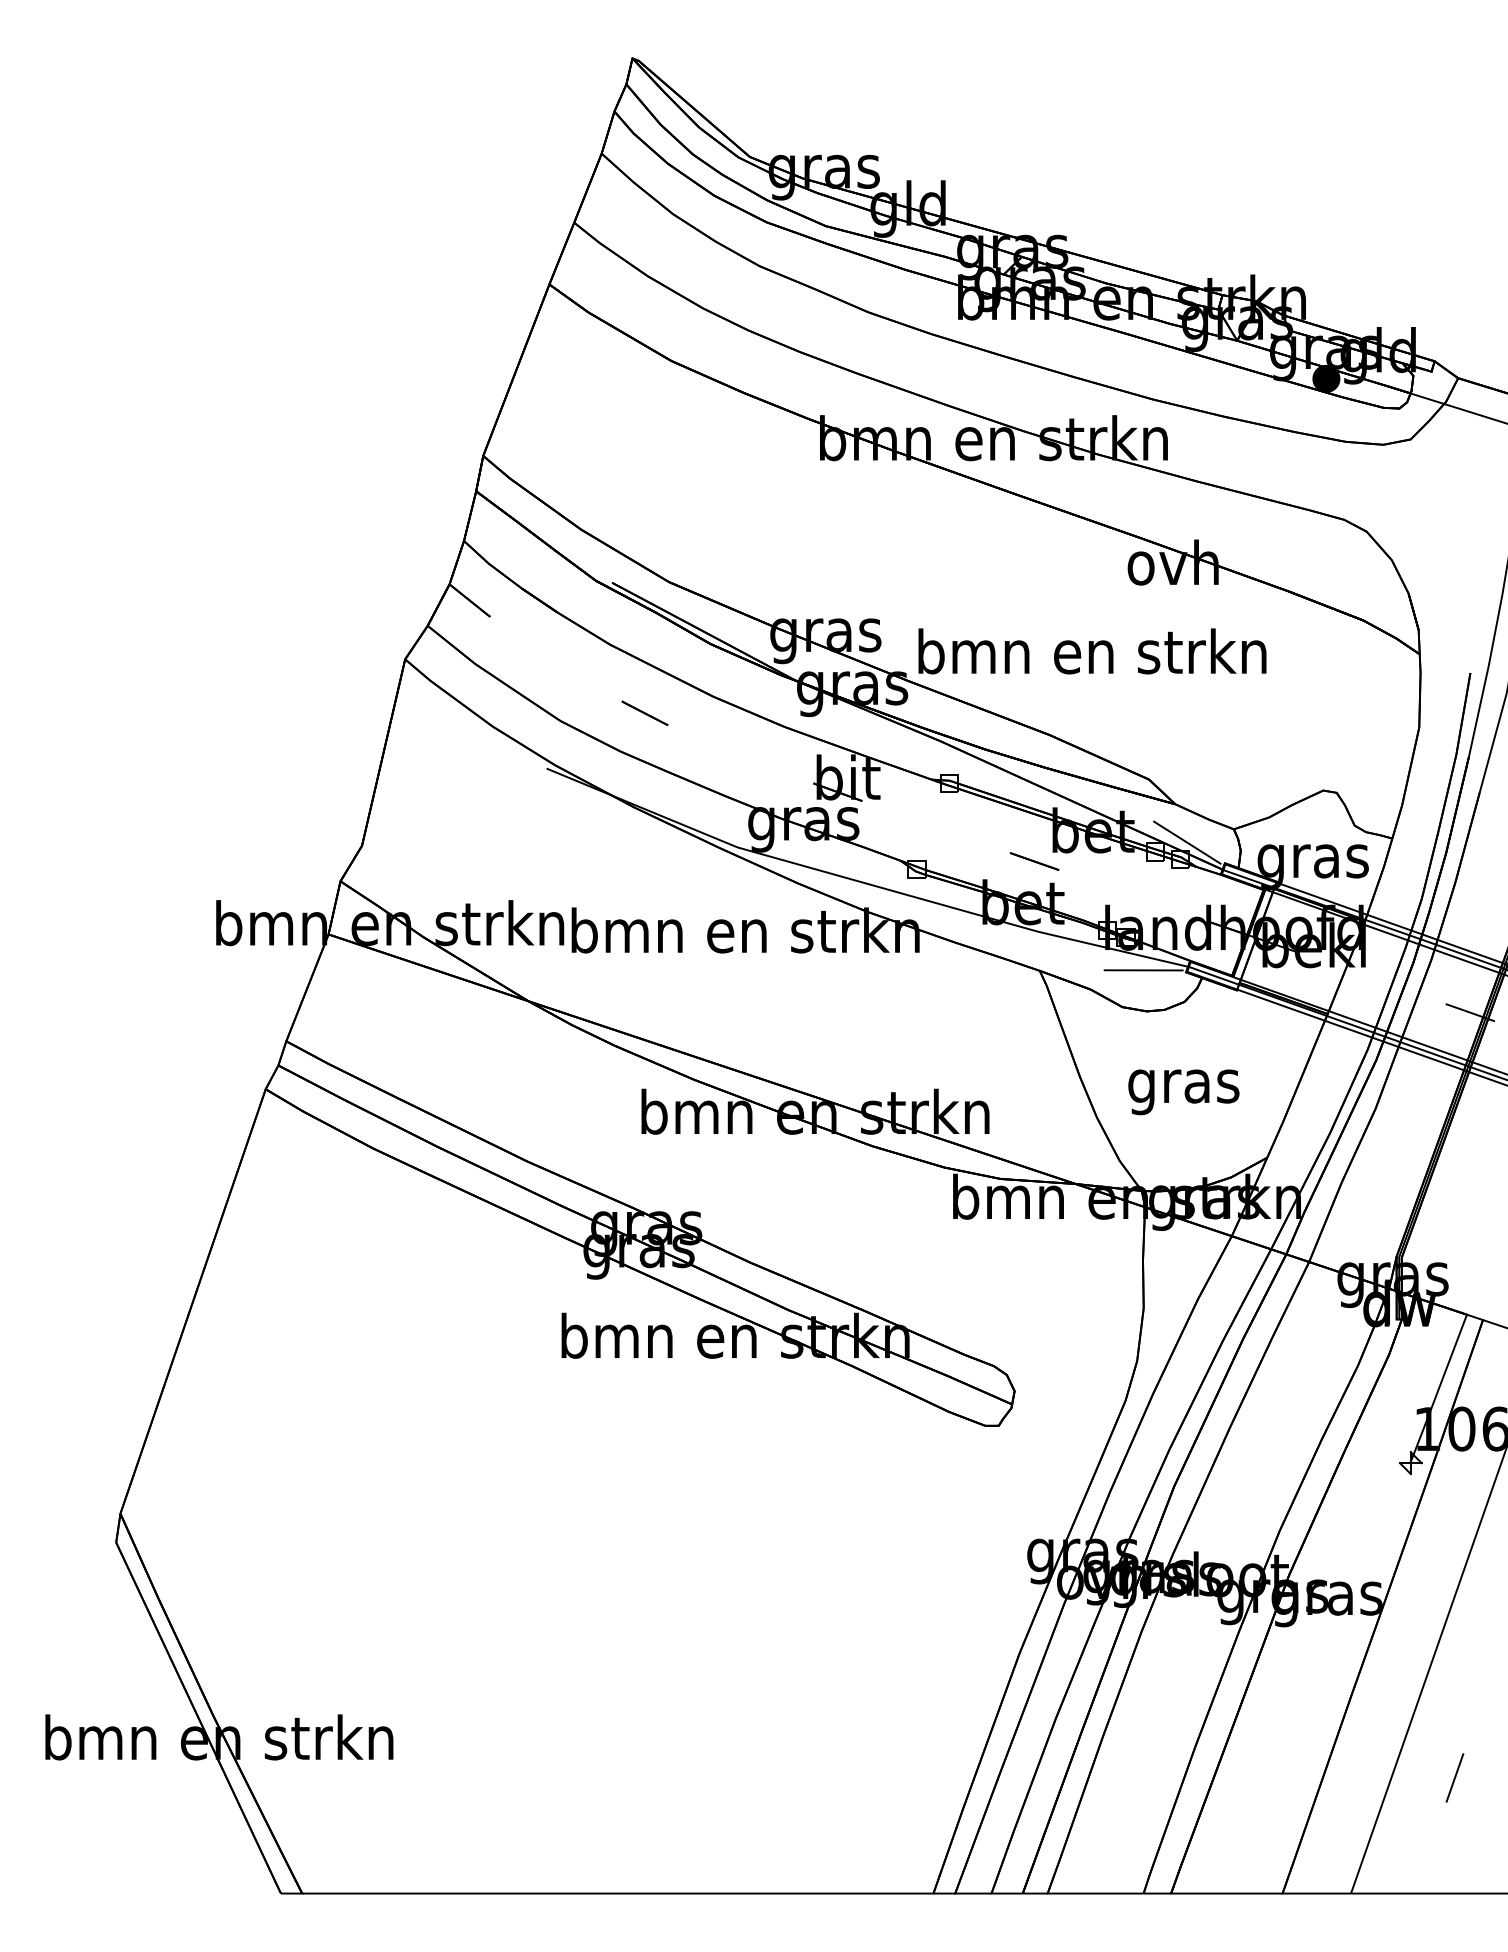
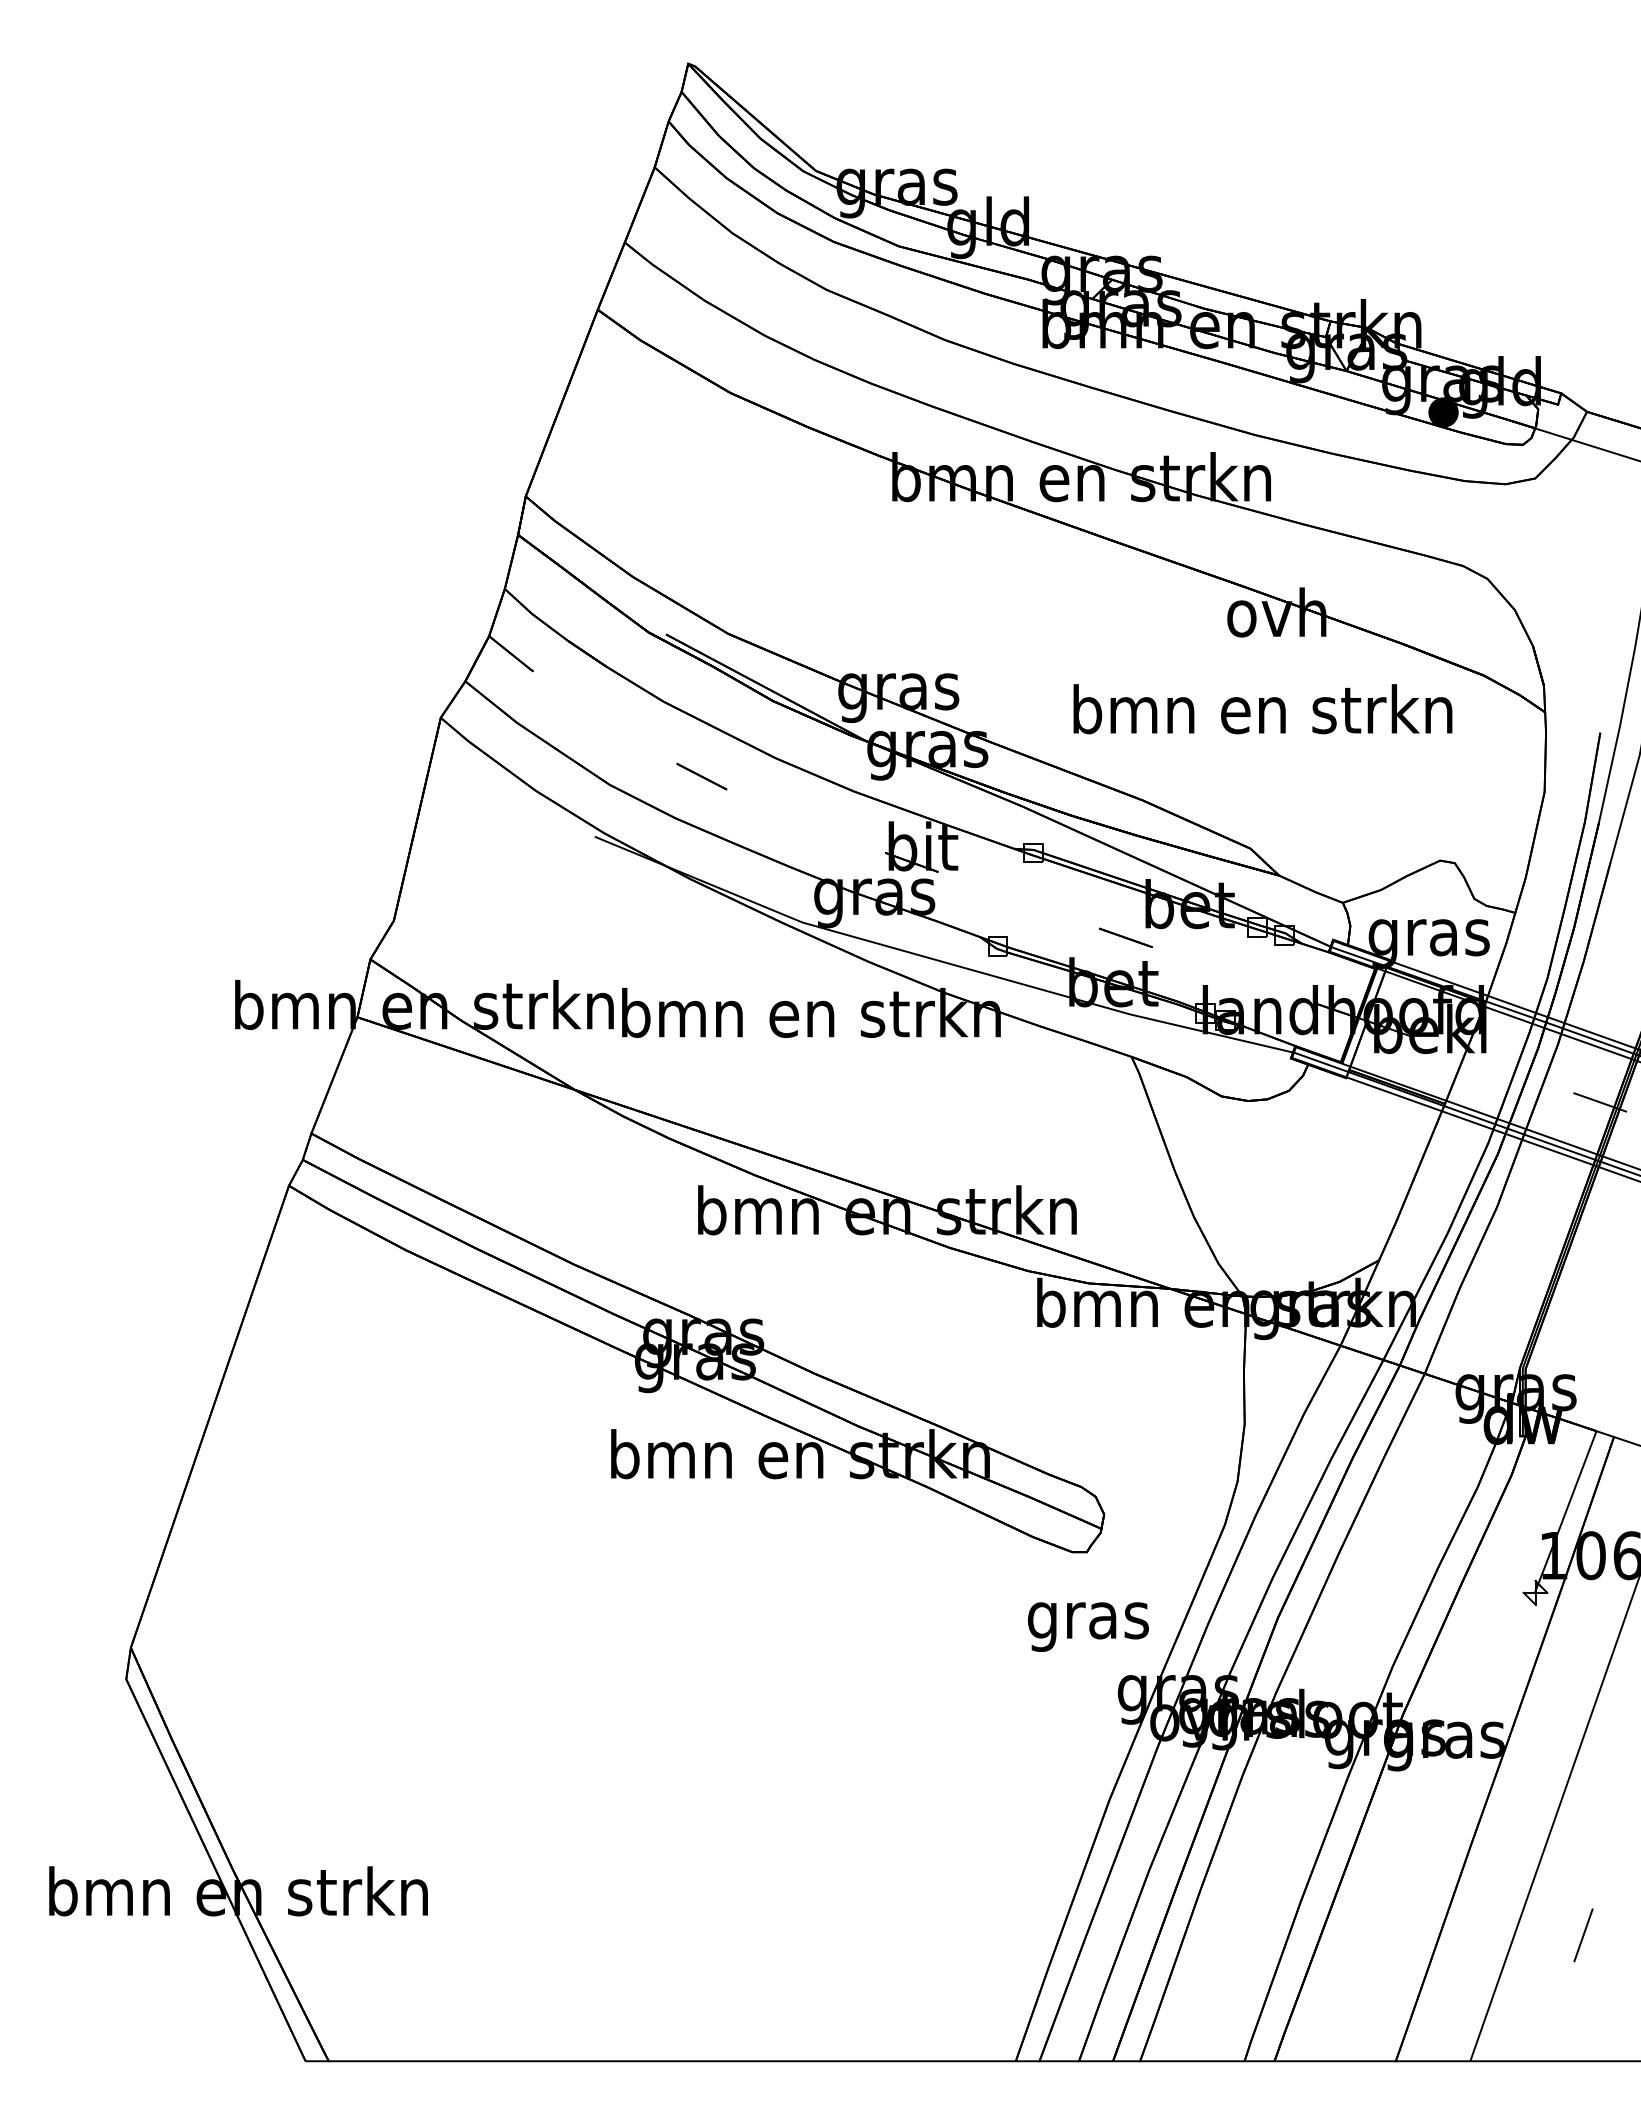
text: (1092, 651) -> (1262, 709), moved
line: (1187, 842) -> (1292, 917), removed
line: (1143, 970) -> (1244, 1056), removed
text: (1183, 1091) -> (1088, 1626), moved

